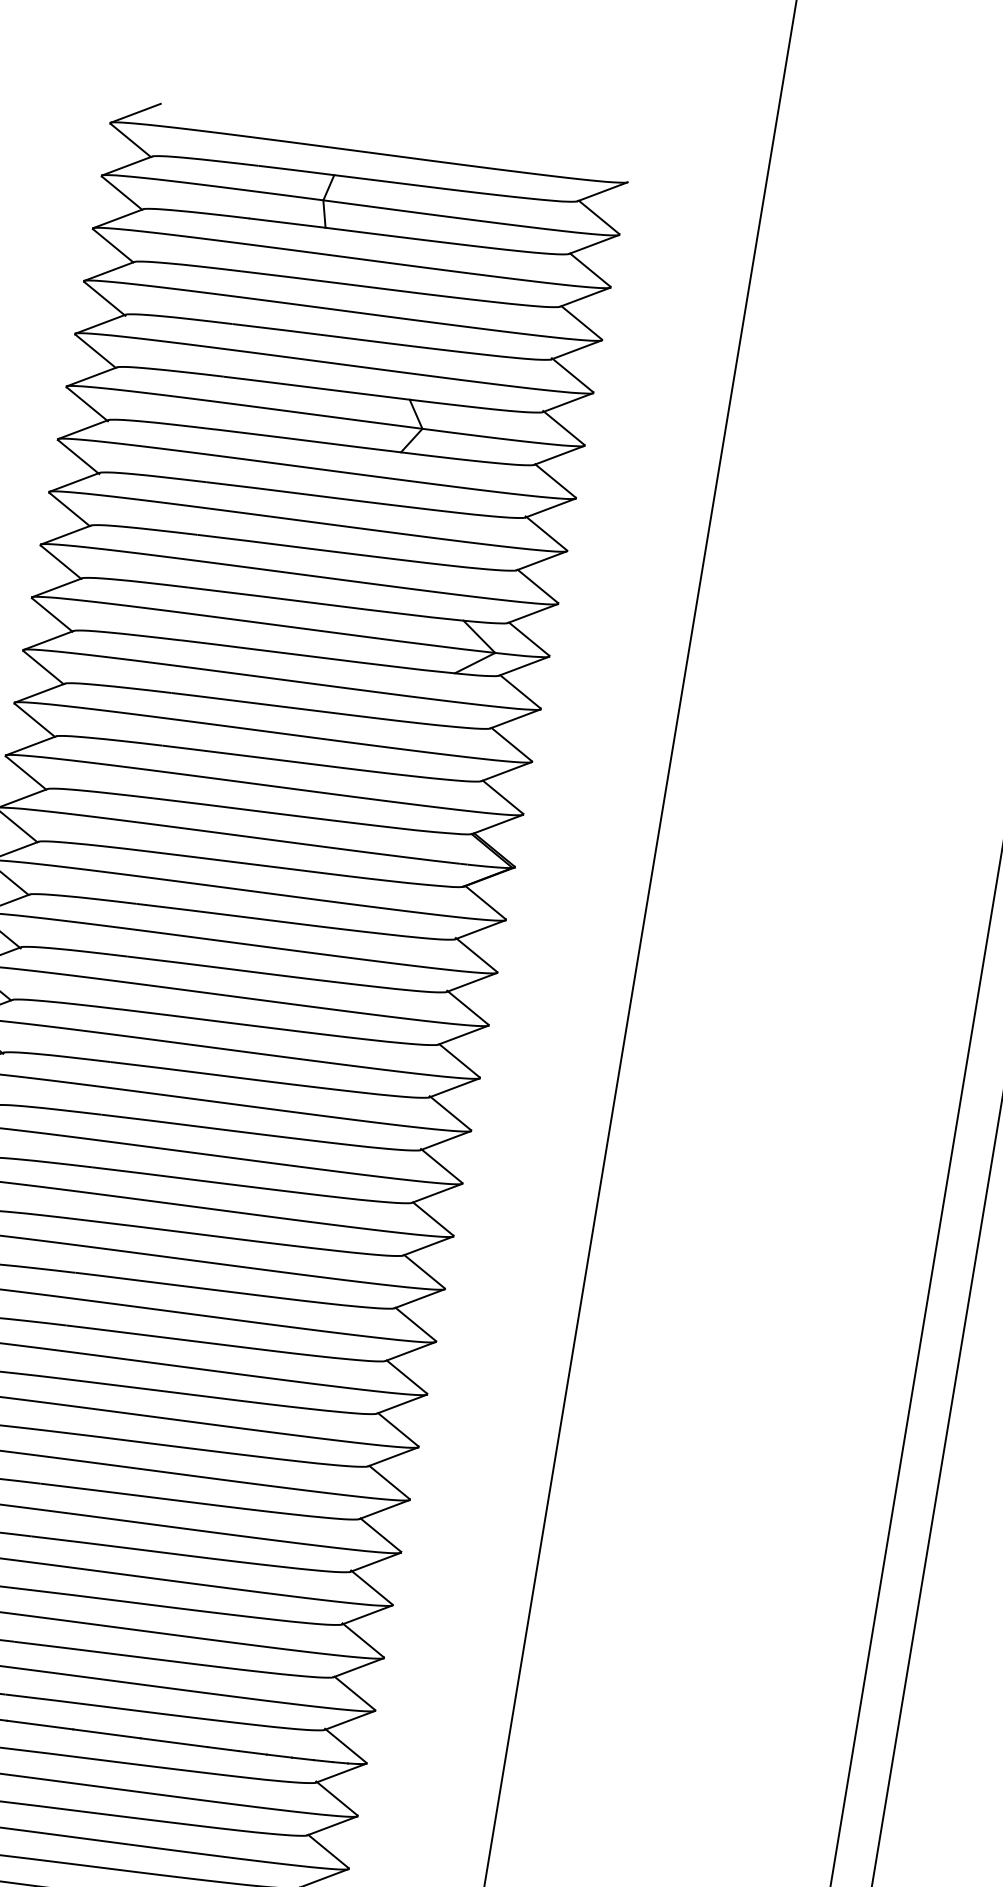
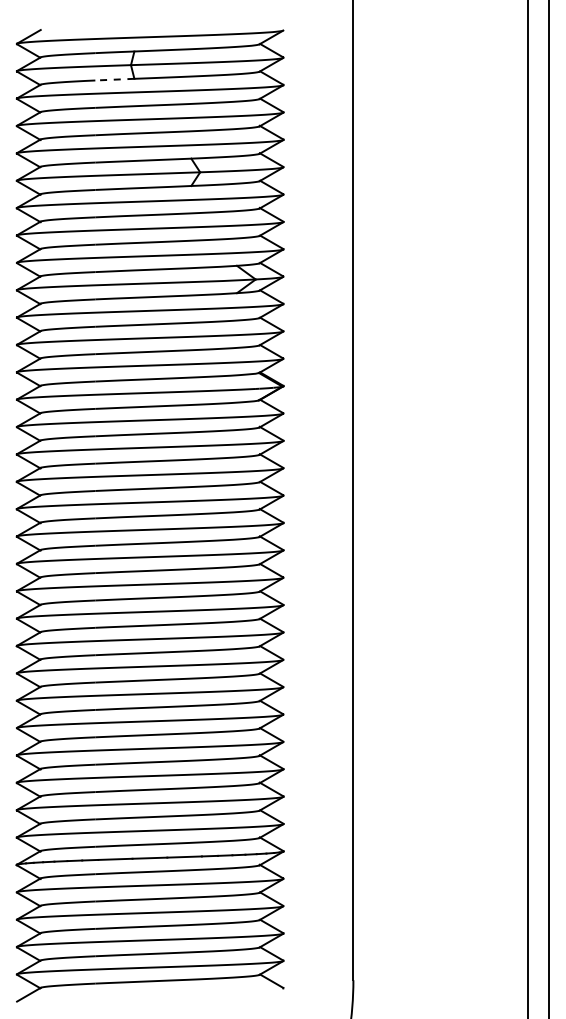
line: (287, 222) -> (114, 79), solid -> dashed

